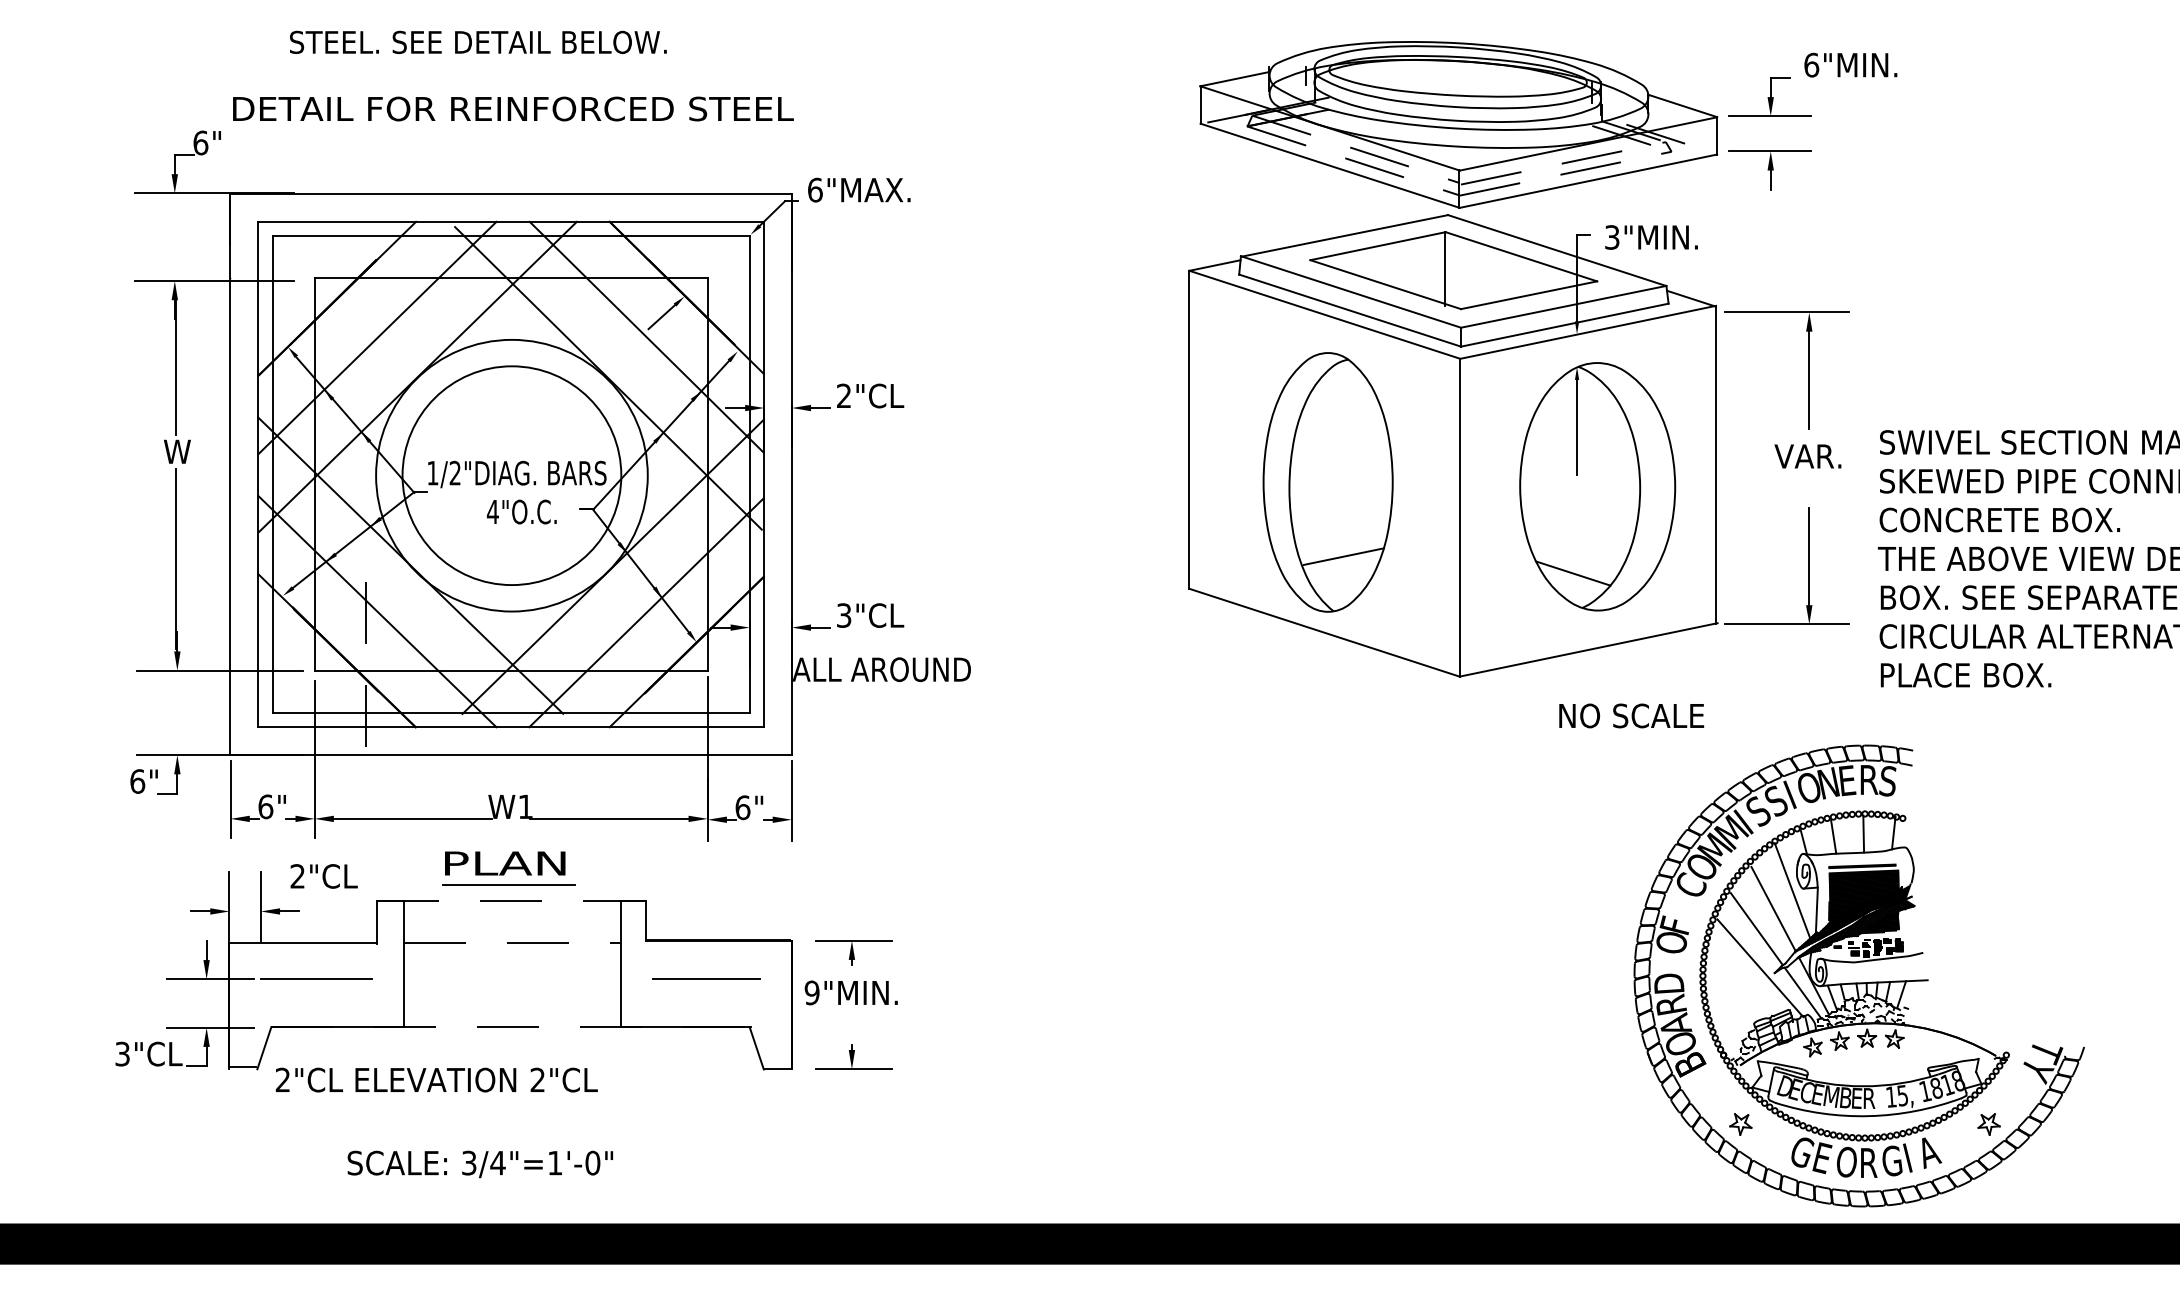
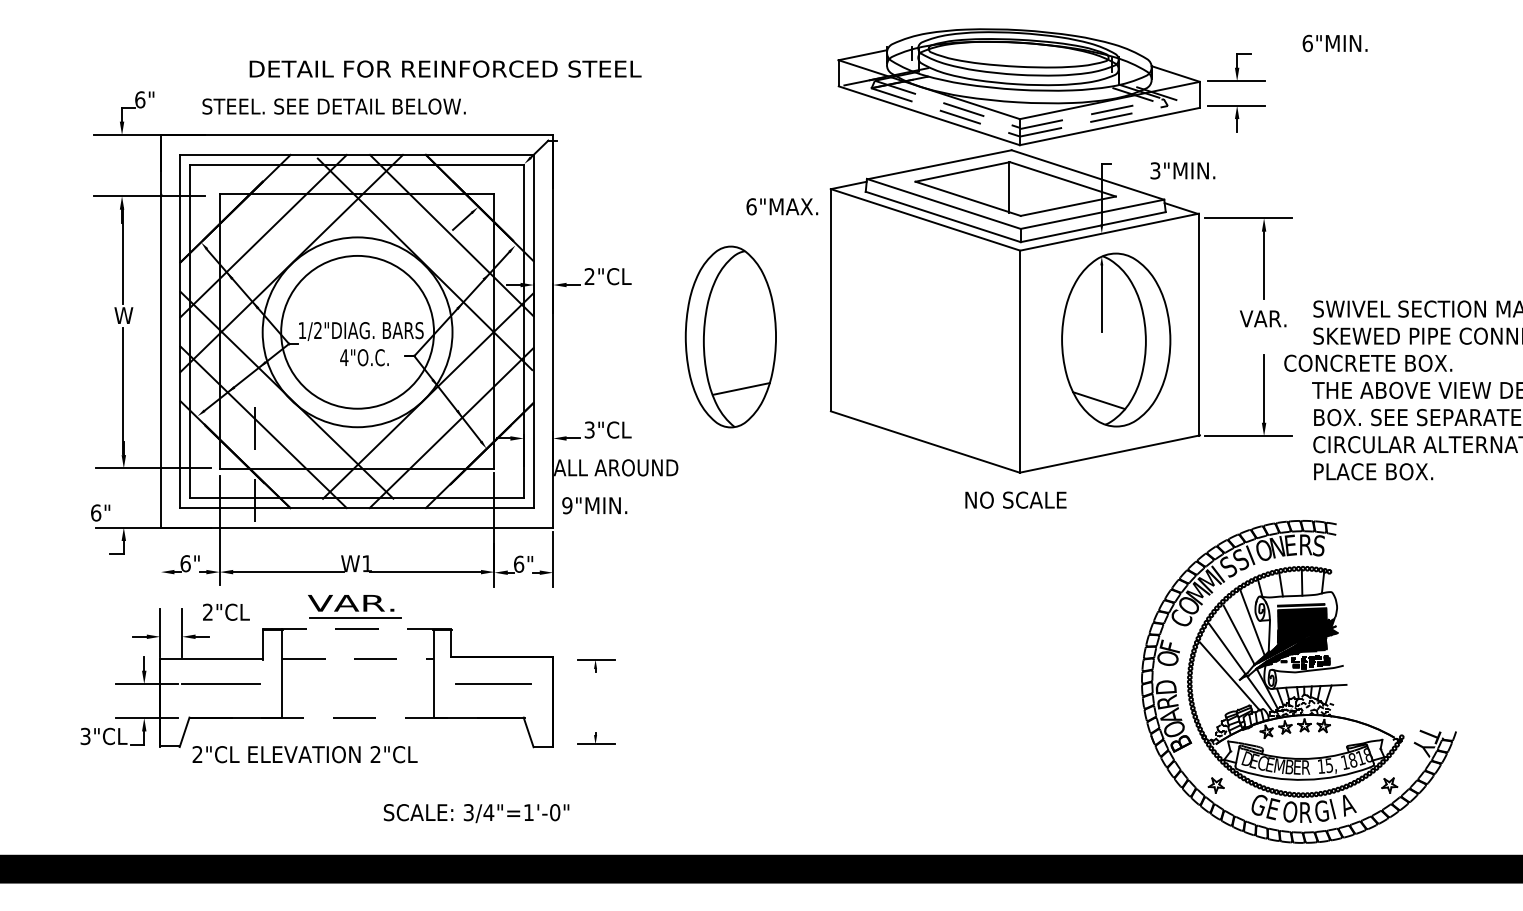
text: (477, 42) -> (333, 106), moved
text: (1849, 65) -> (1334, 43), moved
text: (513, 108) -> (445, 68), moved
text: (859, 189) -> (782, 206), moved
text: (1651, 236) -> (1182, 170), moved
part: (1327, 481) -> (730, 336), moved
text: (2000, 518) -> (1368, 362), moved
text: (1630, 714) -> (1015, 499), moved
text: (143, 780) -> (100, 512), moved
line: (231, 799) -> (161, 558), removed
text: (503, 863) -> (351, 603), PLAN -> VAR.
part: (853, 952) -> (596, 665), size x0.7
text: (850, 992) -> (594, 505), moved
part: (853, 1057) -> (596, 738), size x0.7
text: (480, 1164) -> (476, 813), moved

